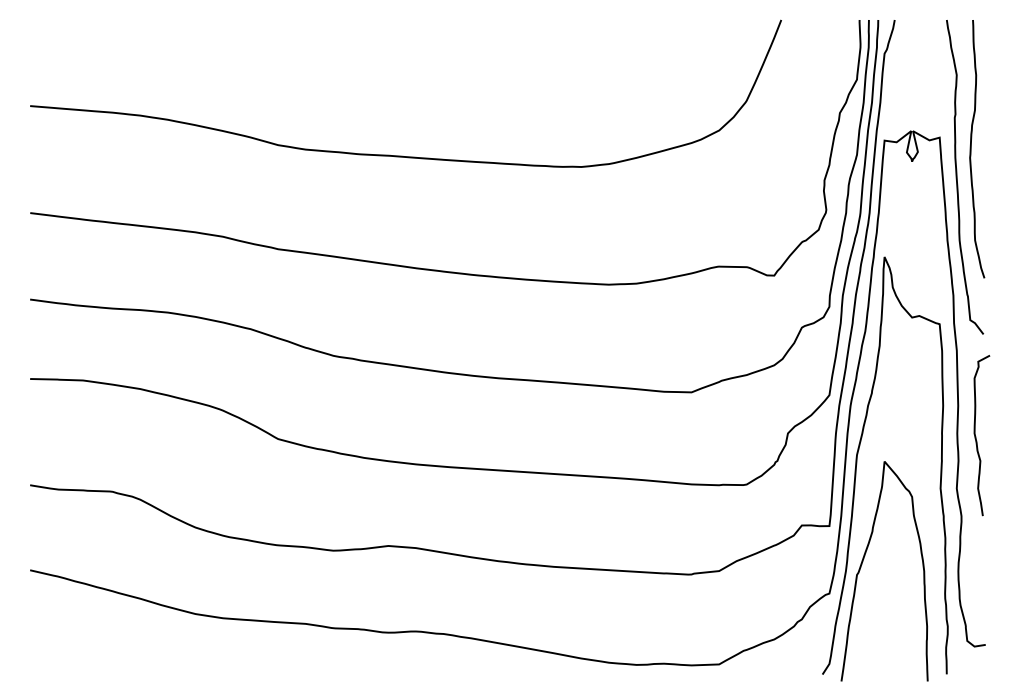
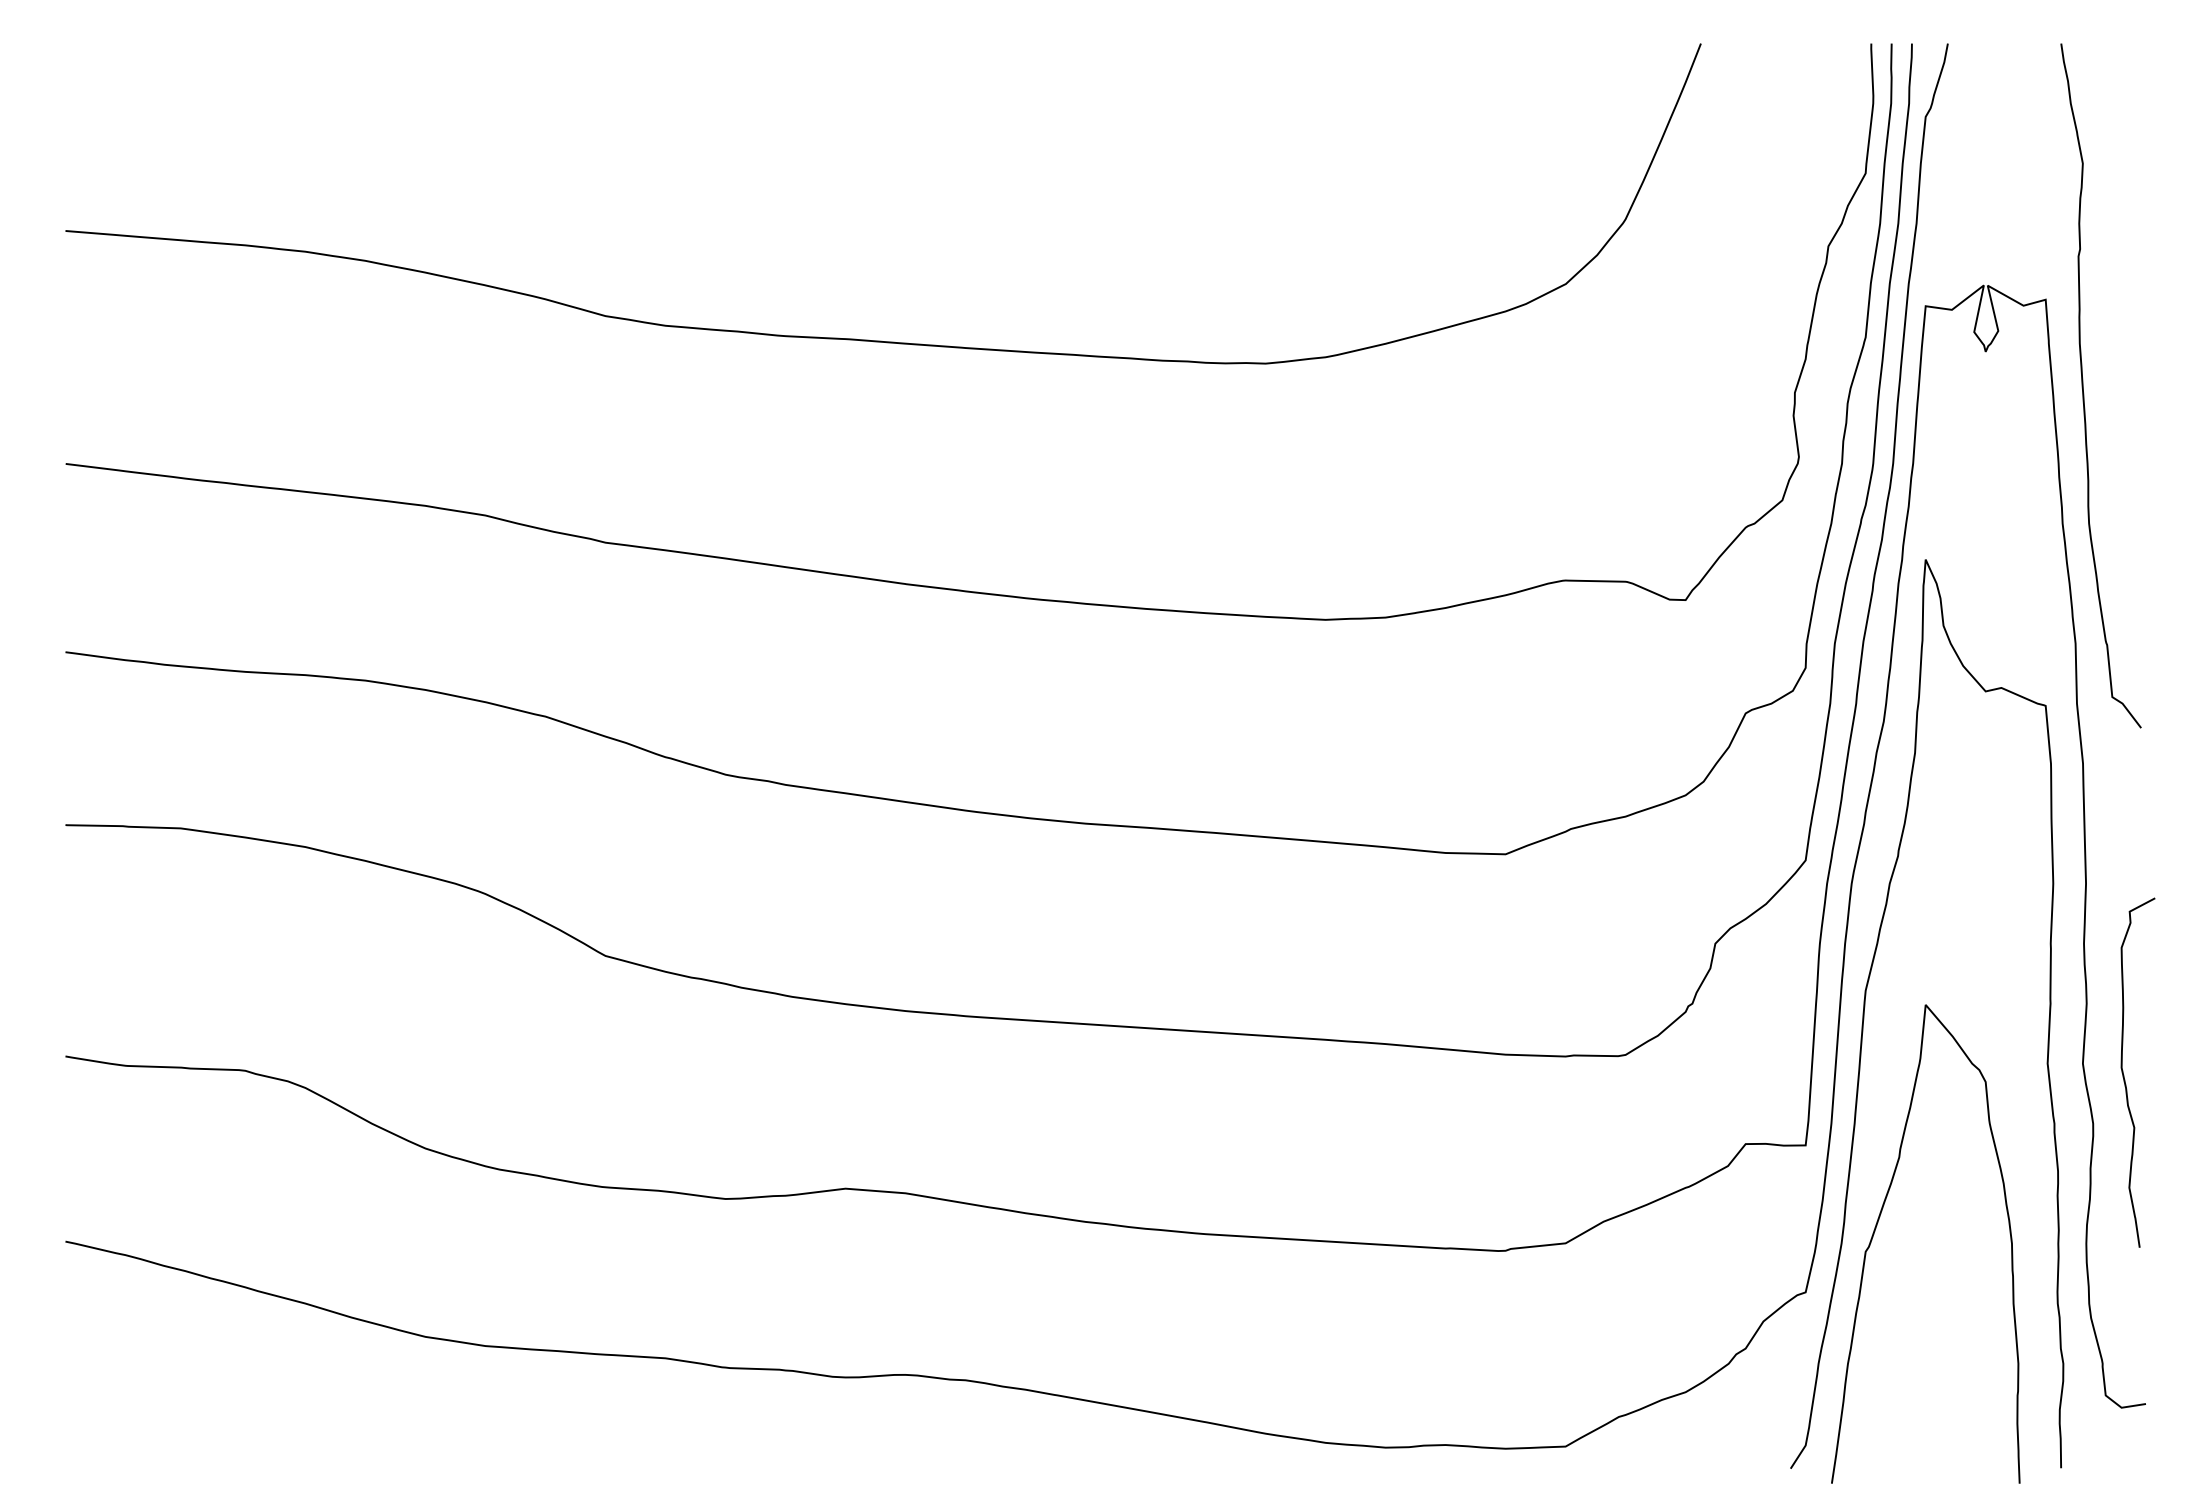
curve: (971, 149) -> (2114, 325), removed
curve: (976, 436) -> (2125, 1074), moved

